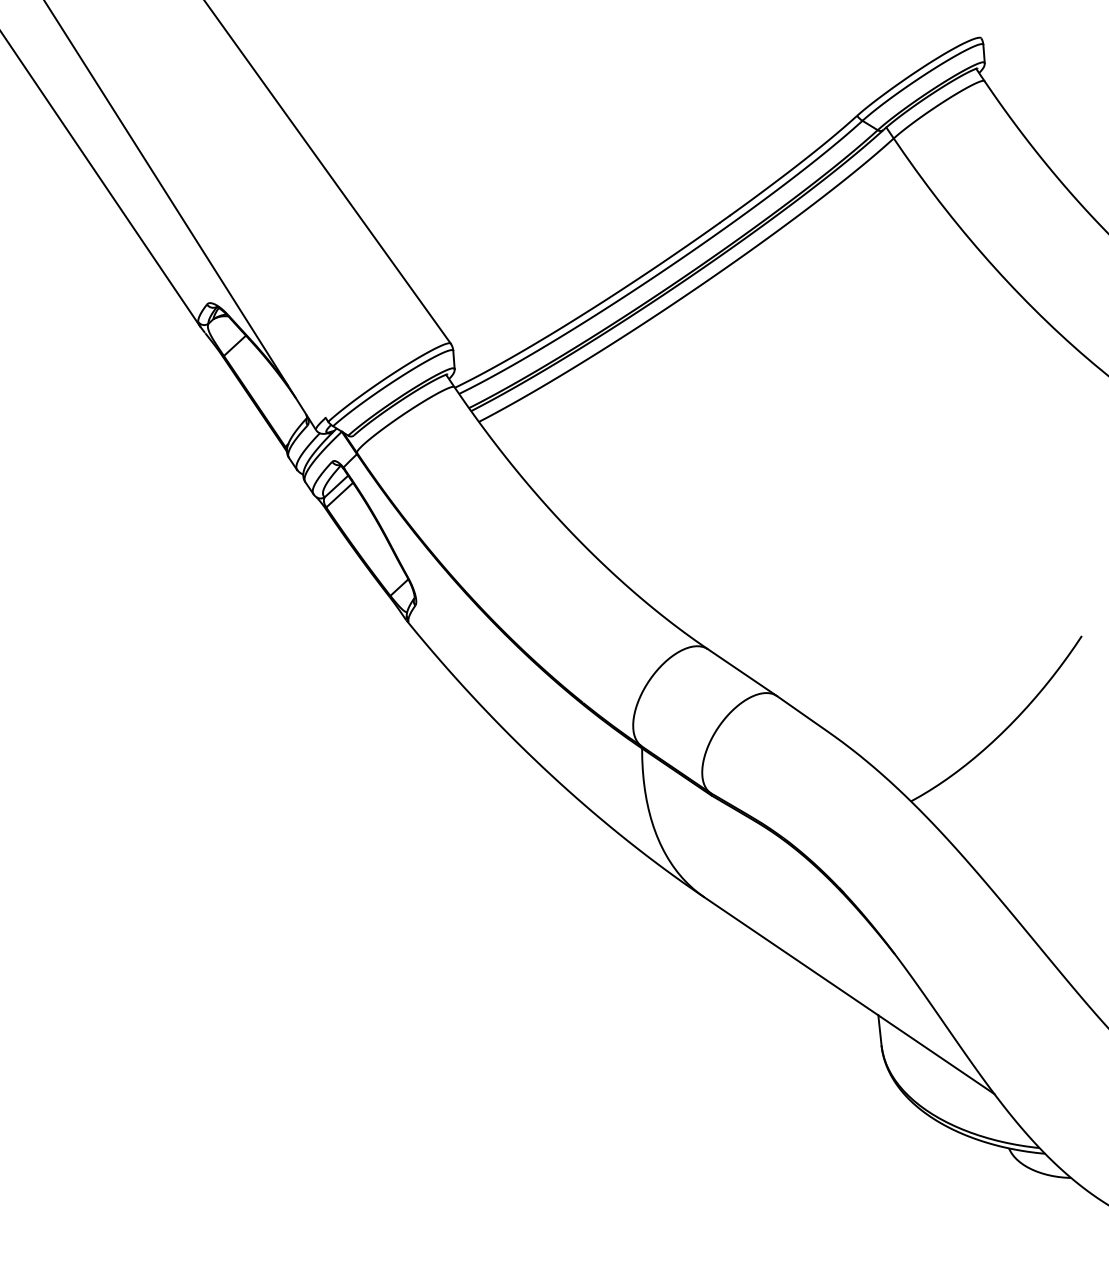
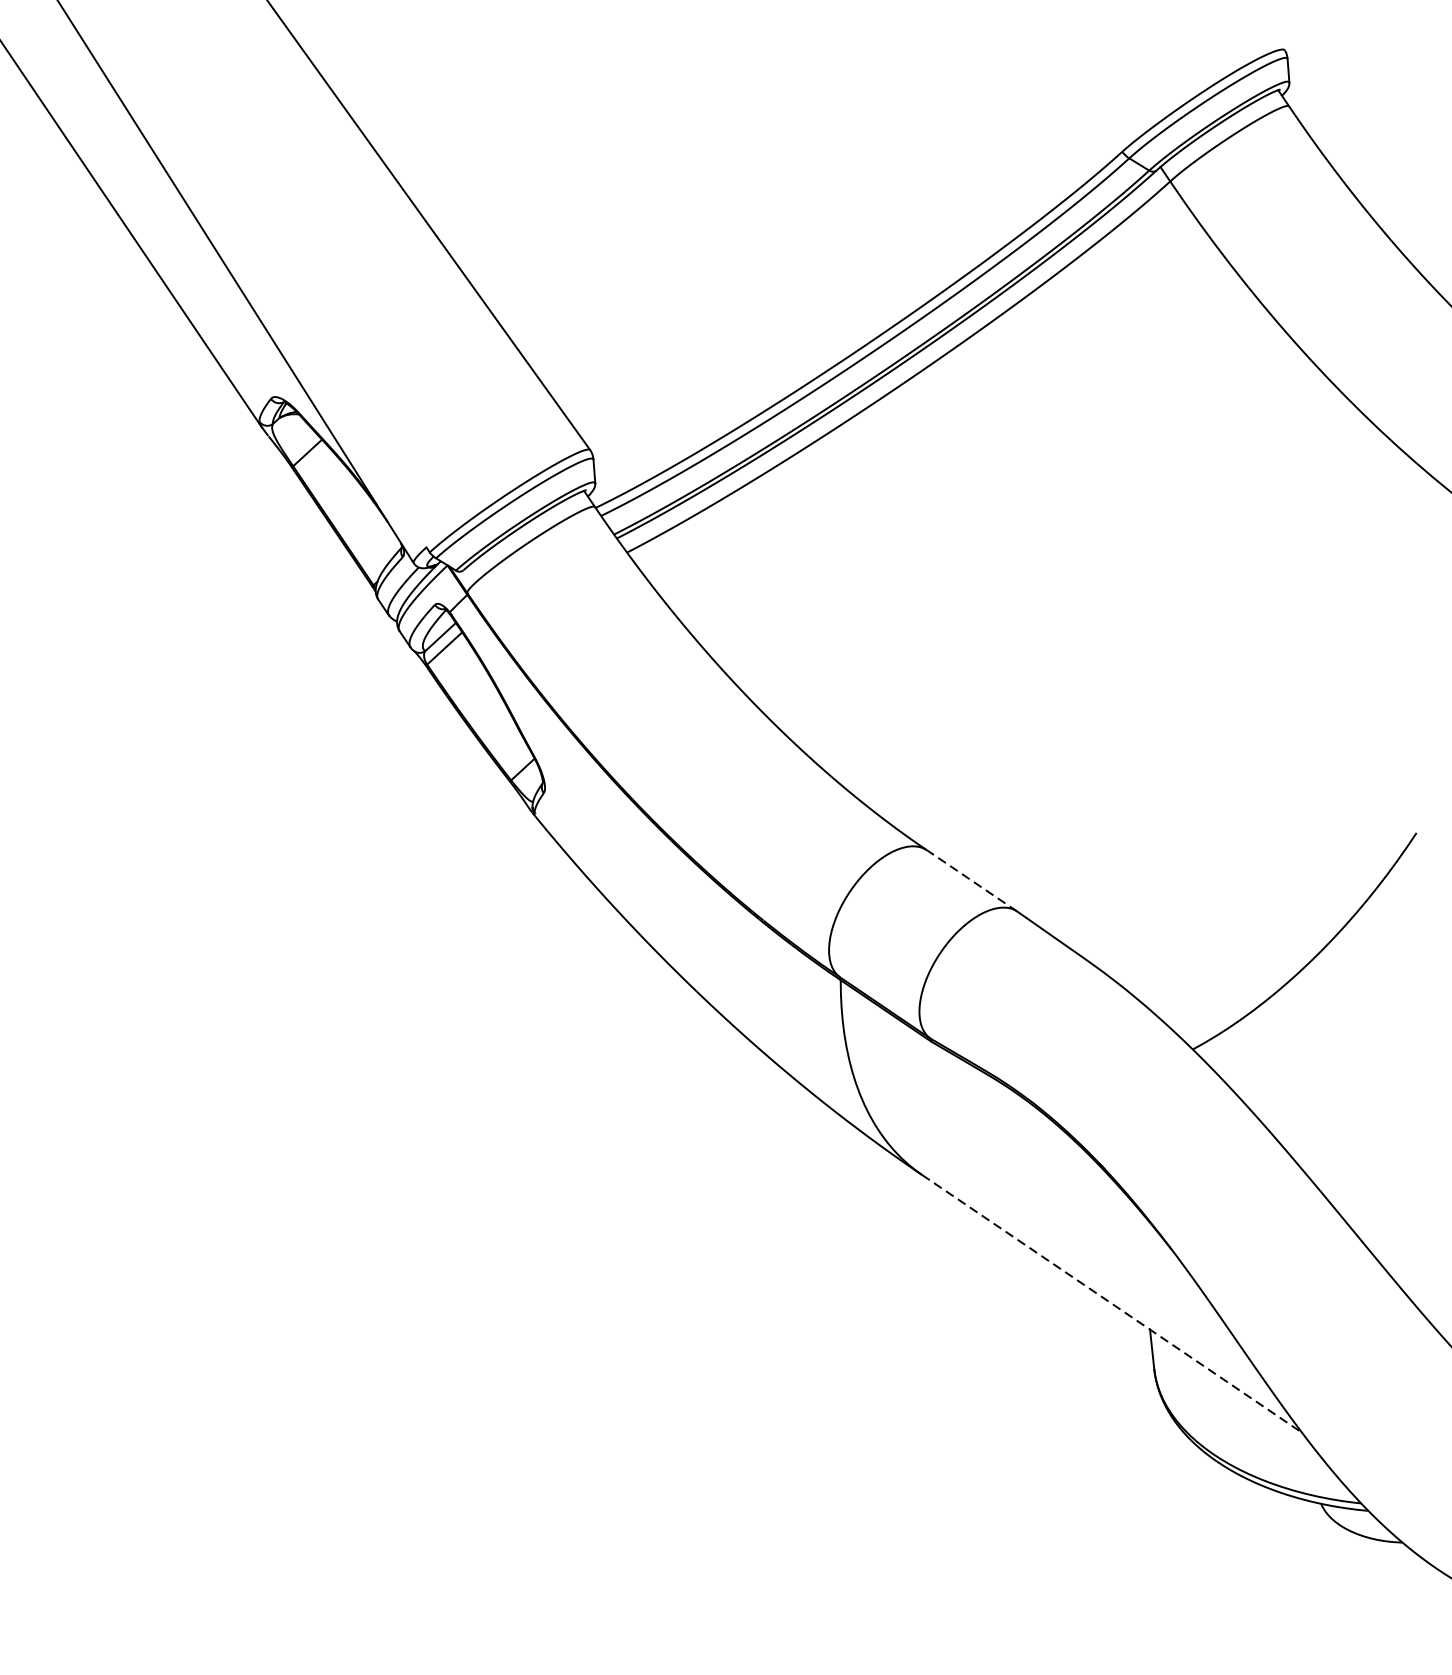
line: (742, 672) -> (972, 880), solid -> dashed
line: (849, 995) -> (1112, 1303), solid -> dashed

